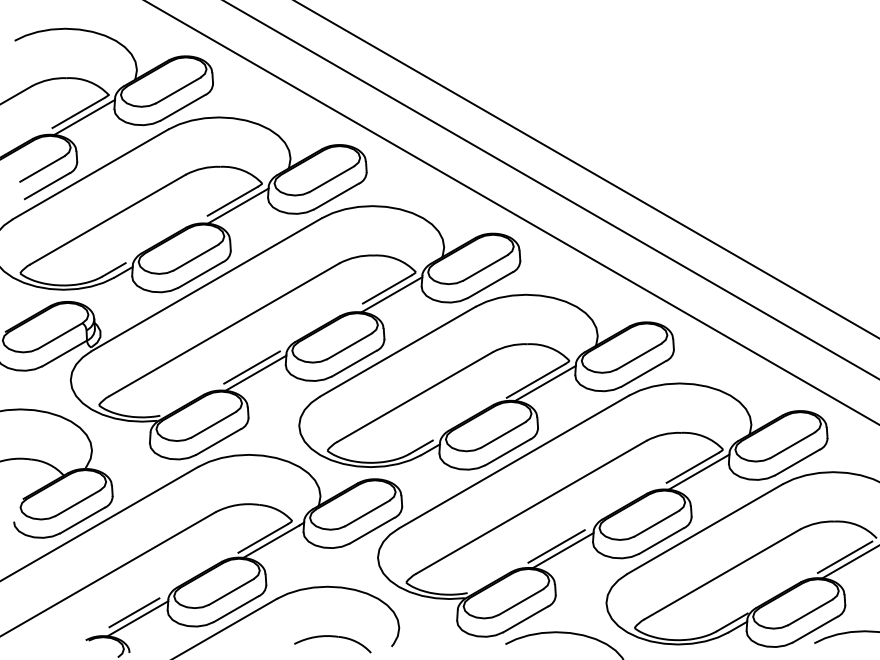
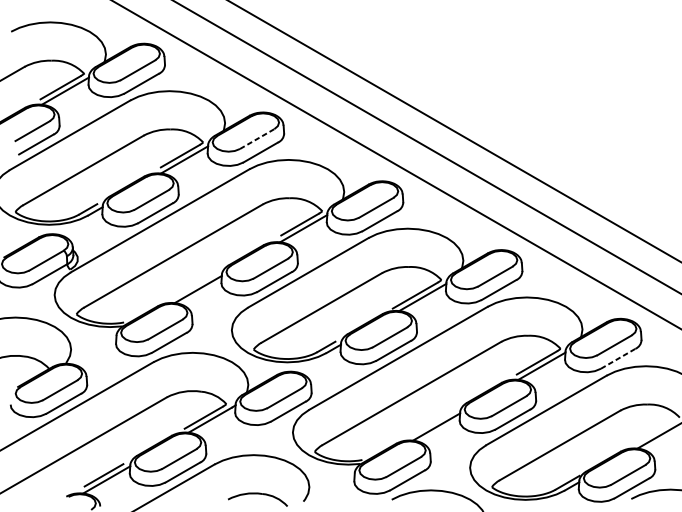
line: (331, 179) -> (256, 139), solid -> dashed
line: (251, 367) -> (194, 285), removed
line: (797, 462) -> (618, 358), solid -> dashed
line: (556, 546) -> (431, 423), removed
line: (844, 556) -> (654, 431), removed

